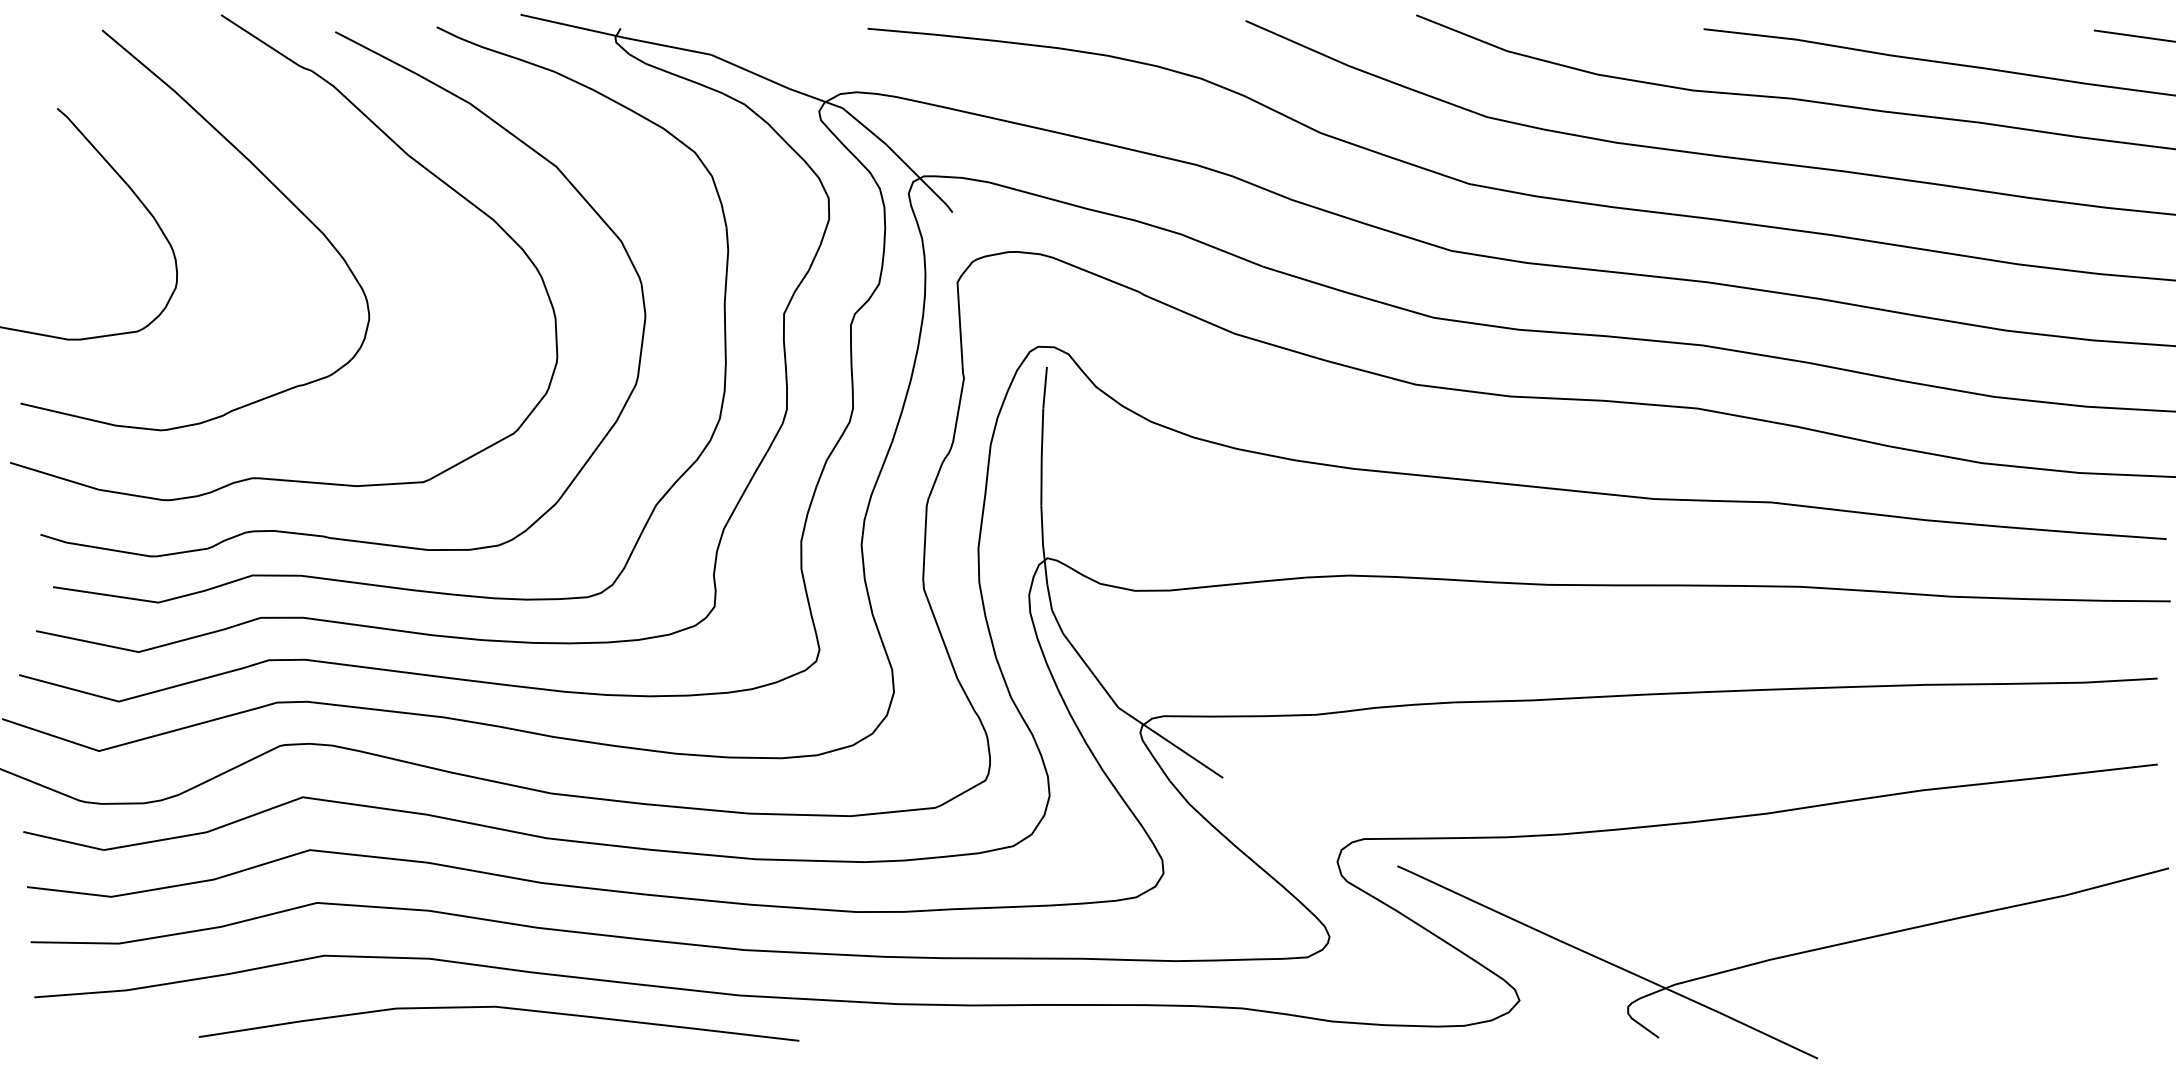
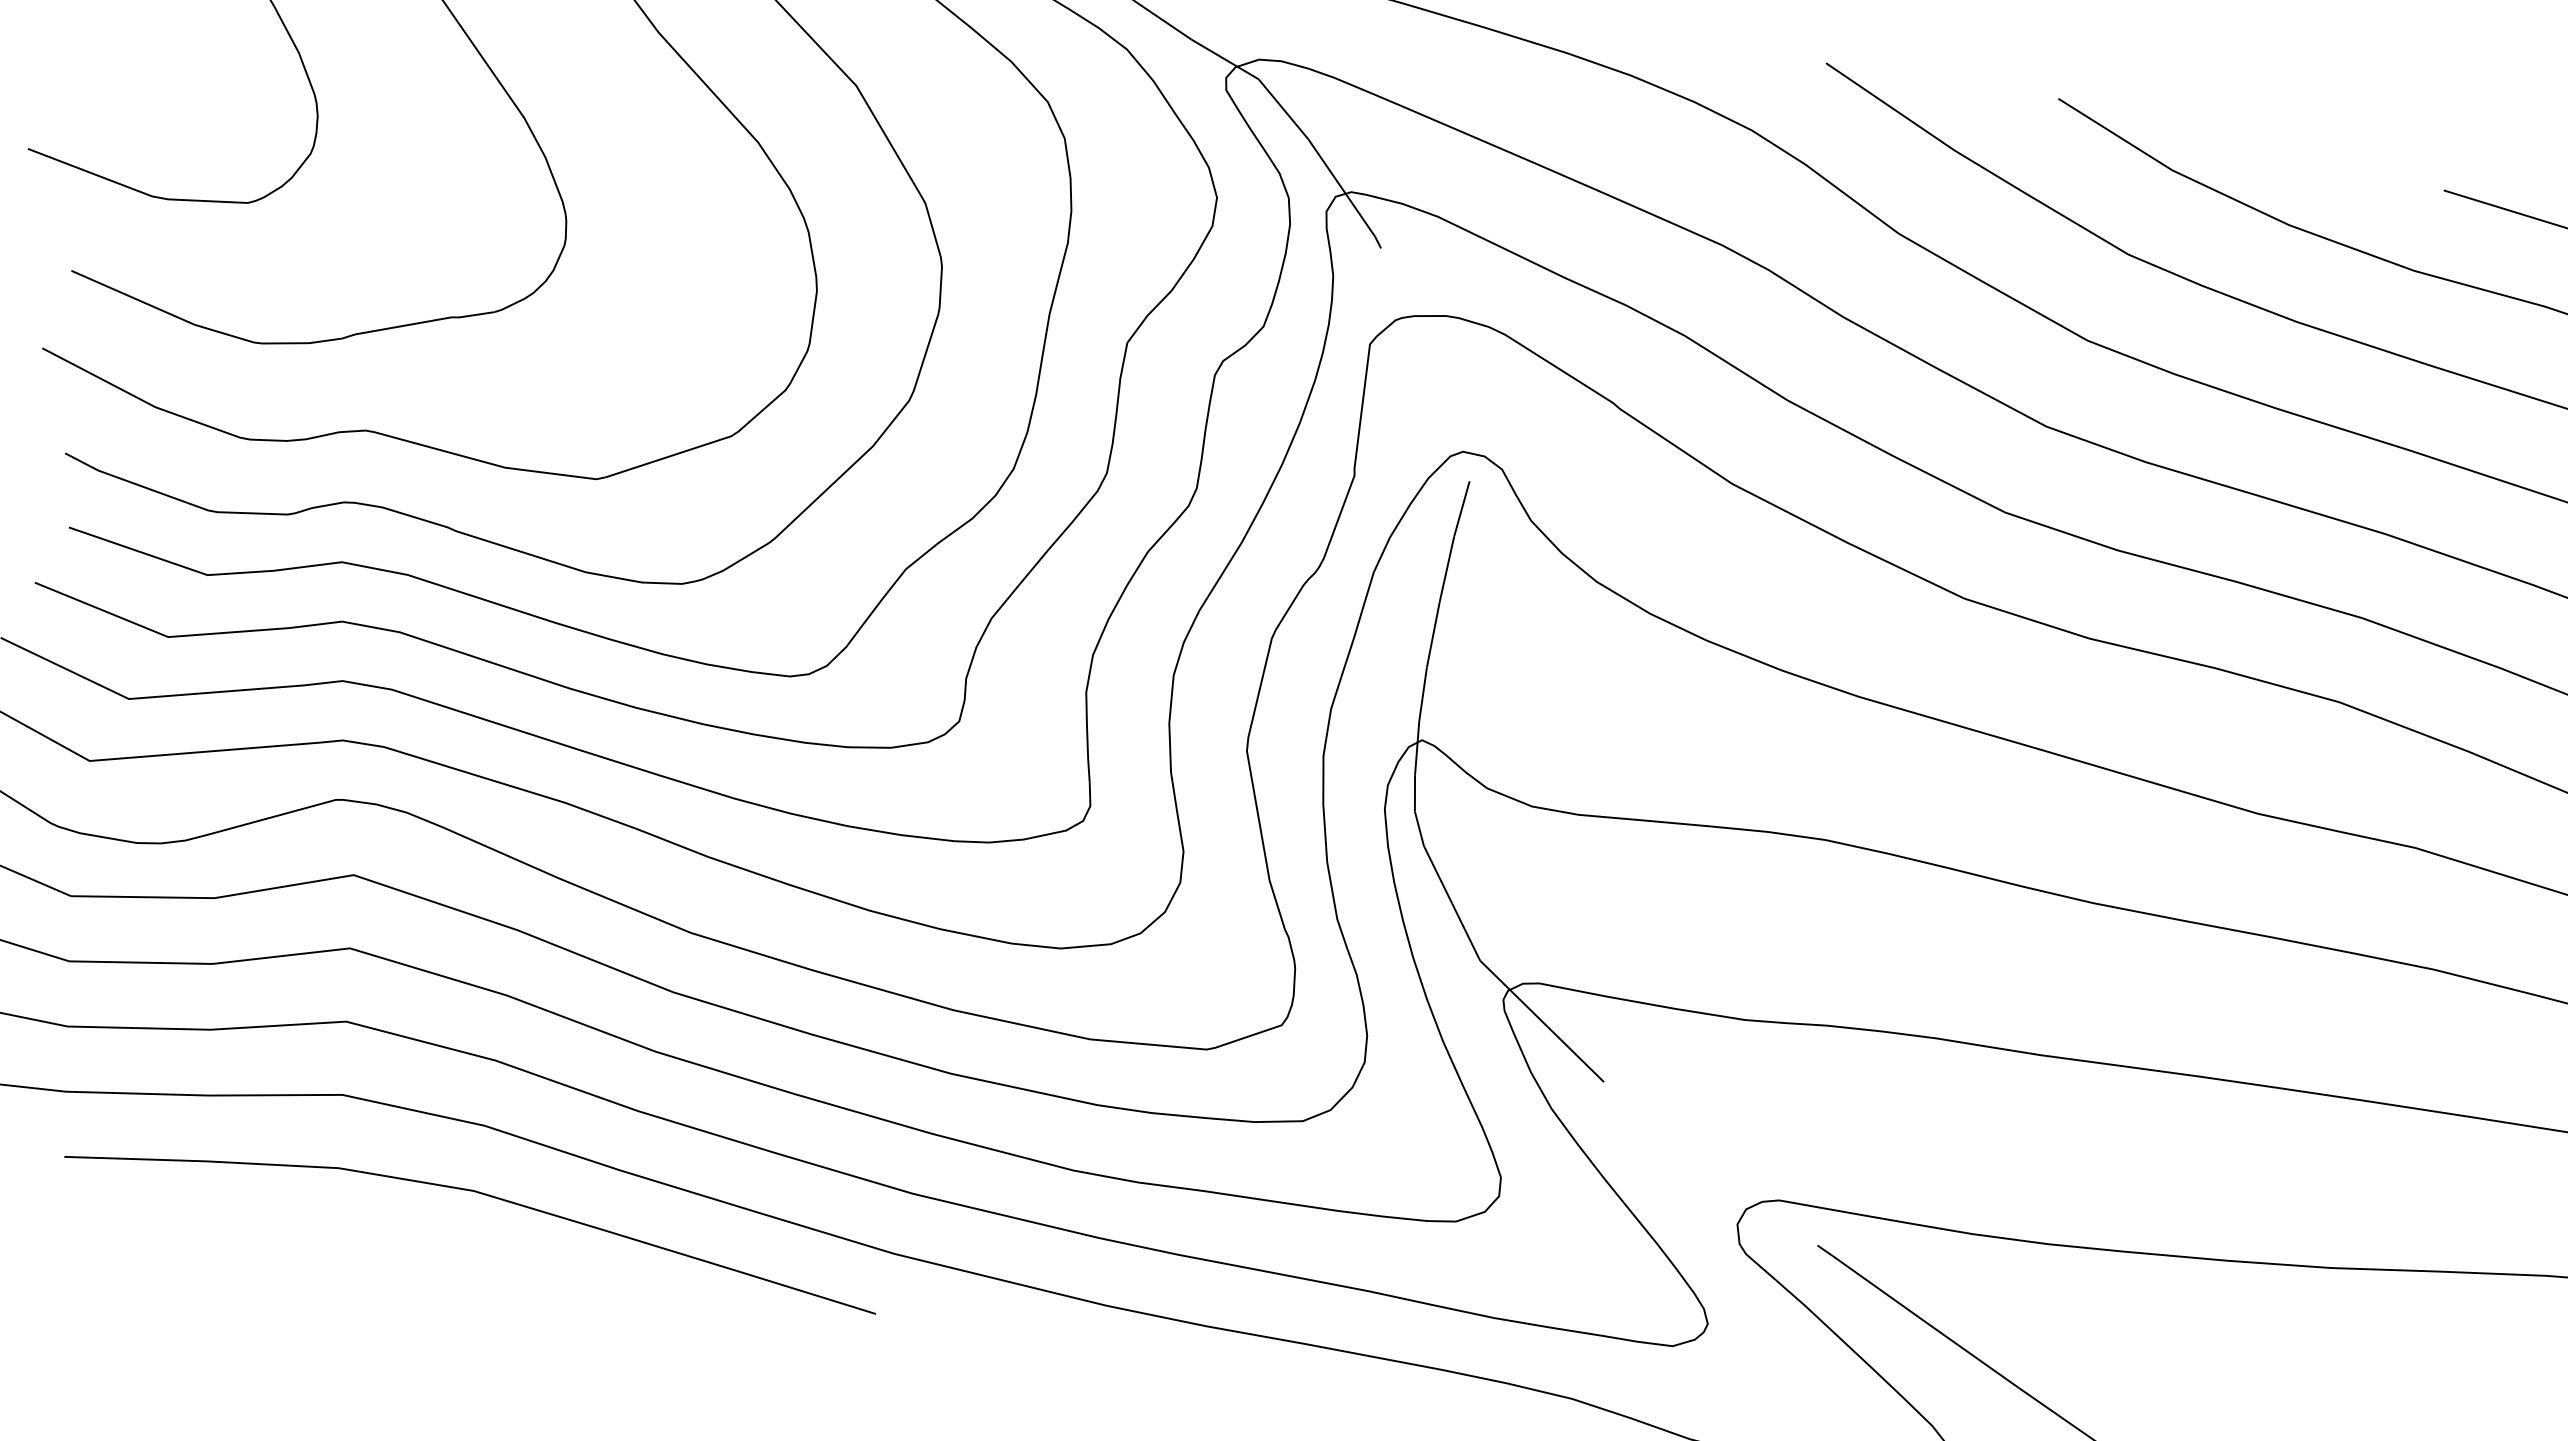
curve: (499, 1008) -> (478, 1194), moved

